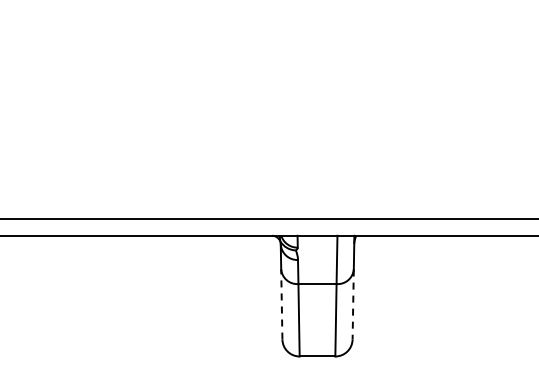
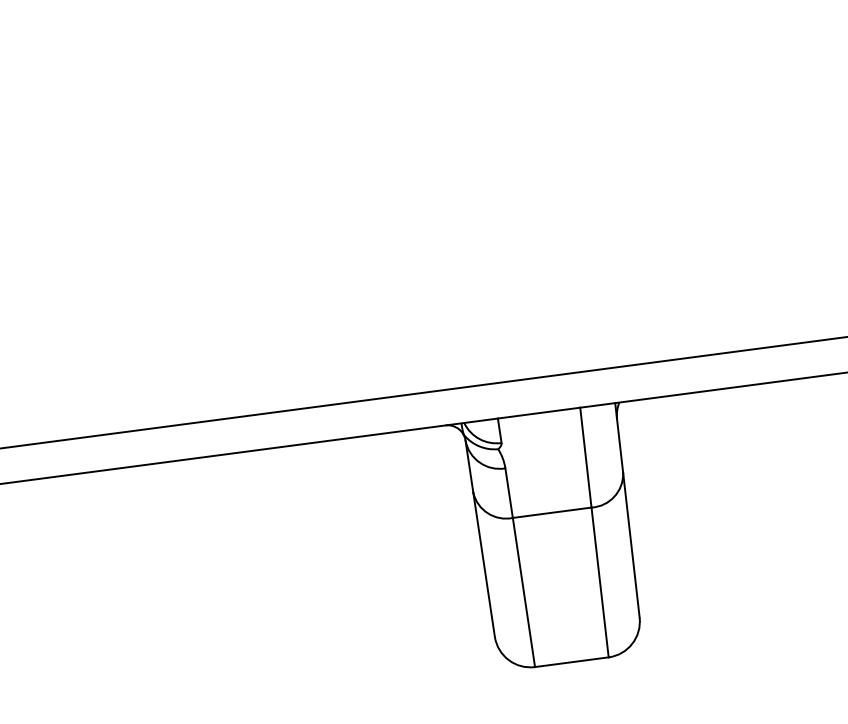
line: (281, 304) -> (483, 564), dashed -> solid
line: (353, 305) -> (632, 547), dashed -> solid

